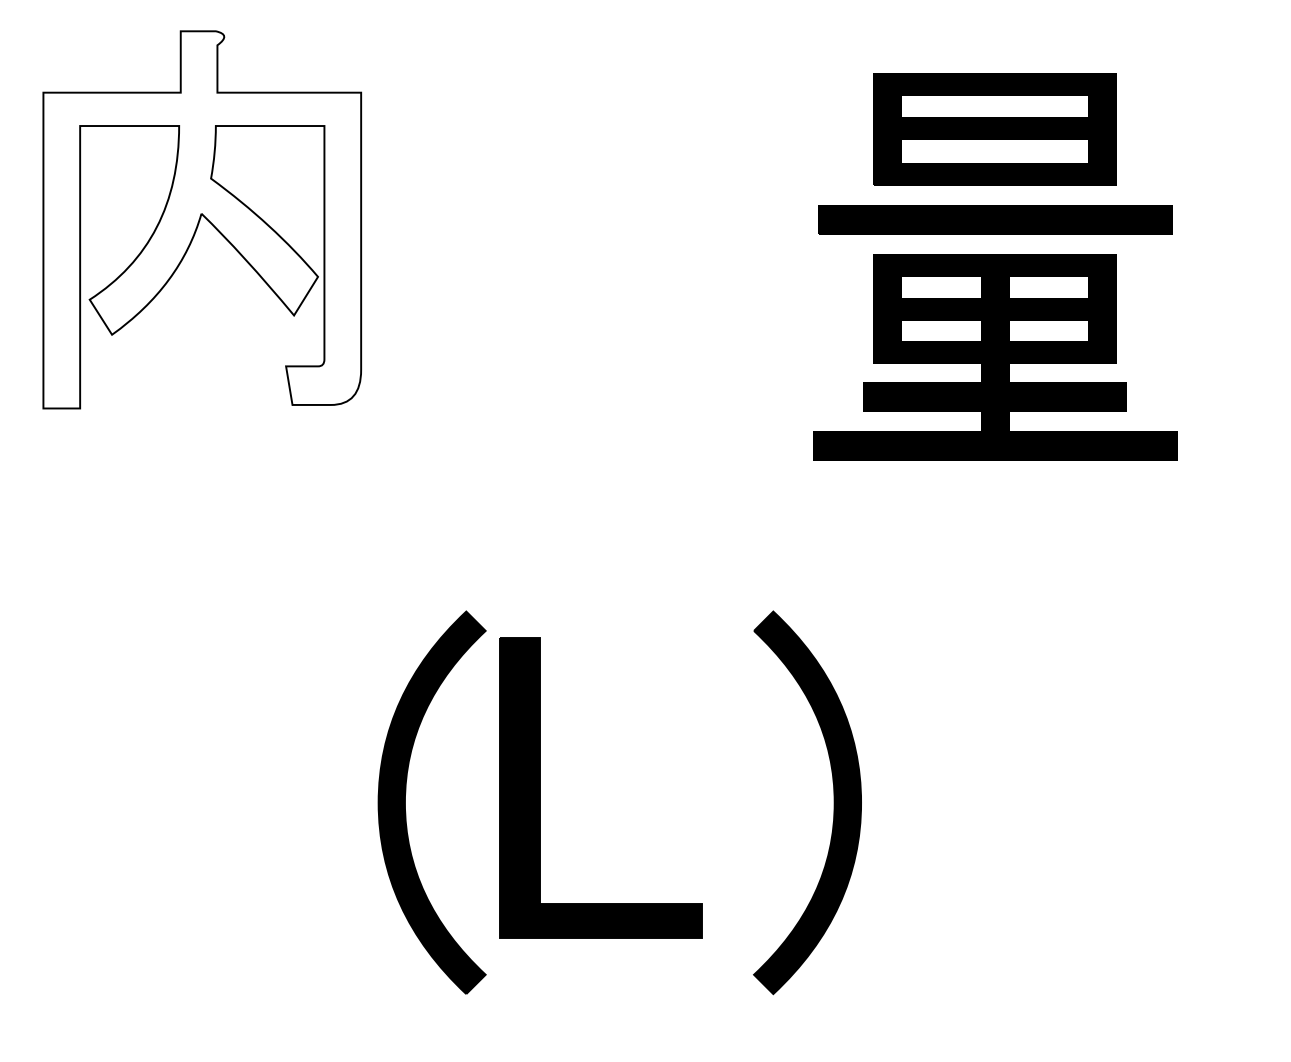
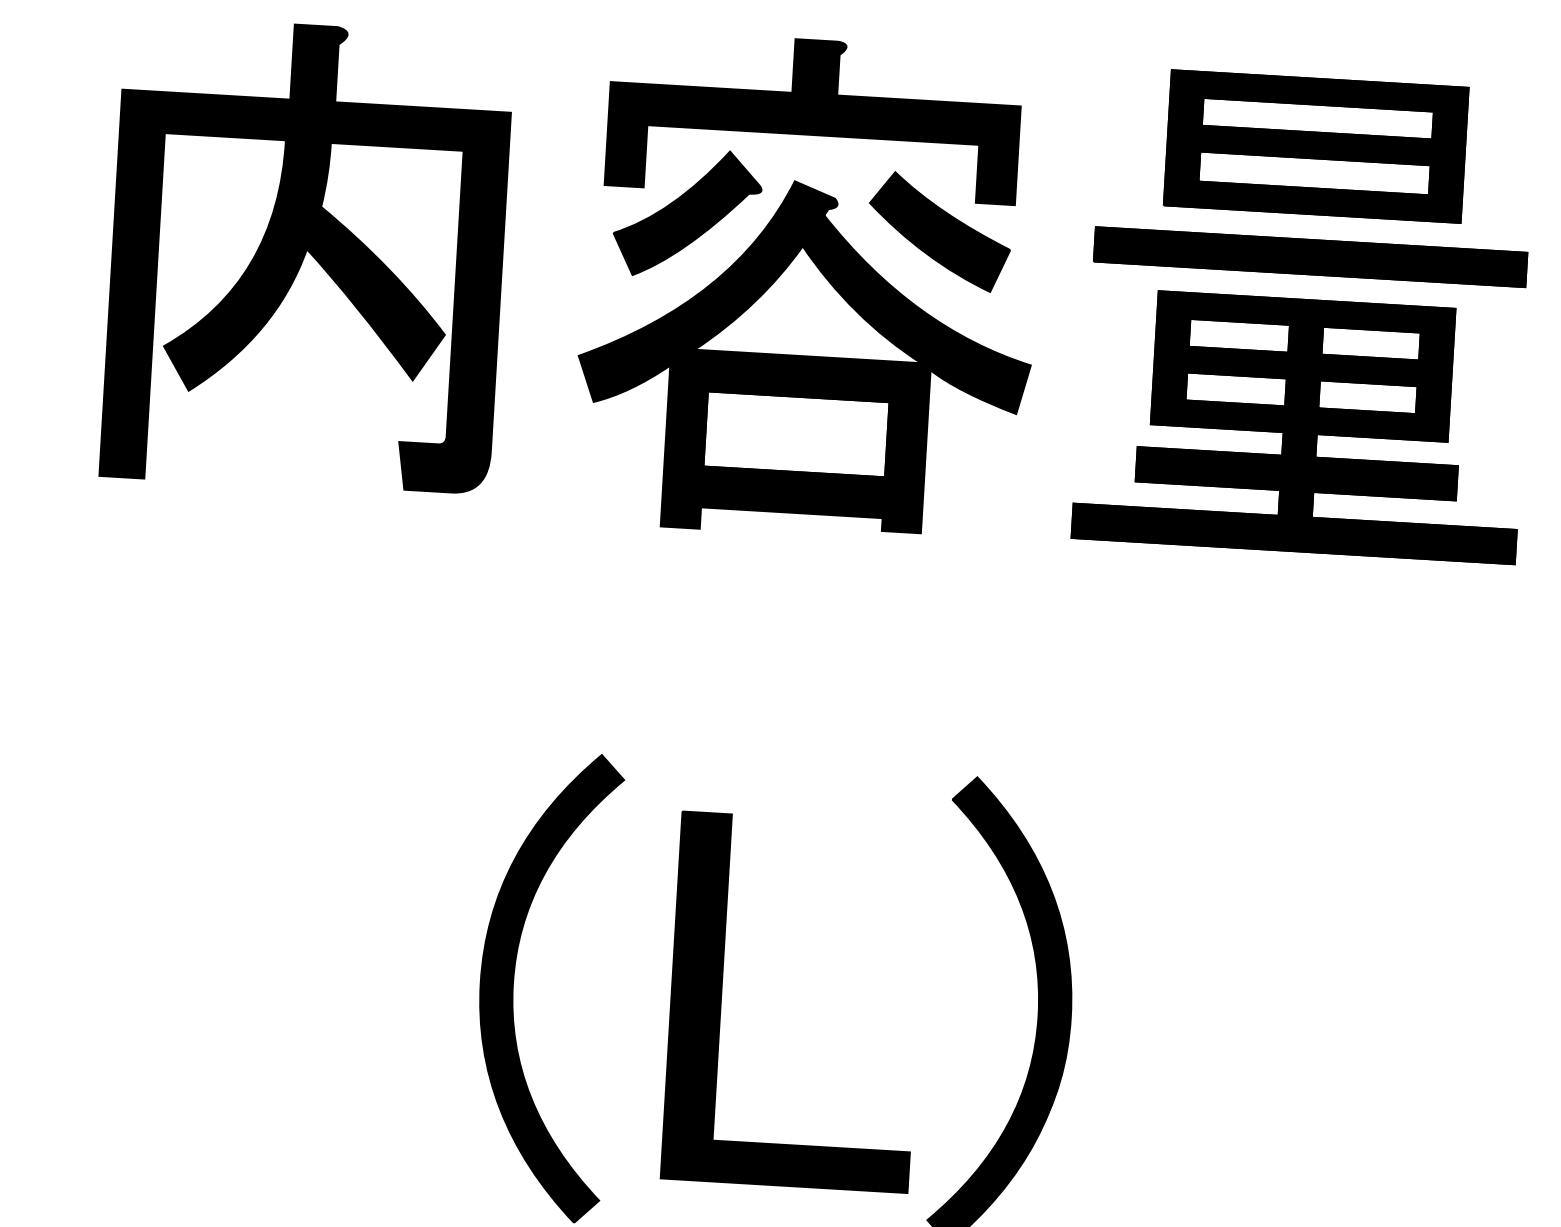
fill: (202, 219) -> (307, 256), added
part: (612, 220) -> (809, 287), added
part: (995, 266) -> (1307, 314), moved
part: (540, 787) -> (721, 997), moved

